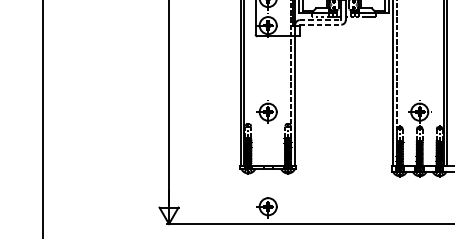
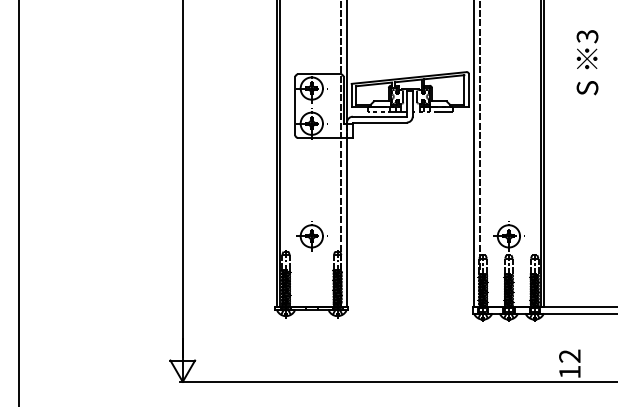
line: (320, 20) -> (379, 116), dashed -> solid
line: (320, 24) -> (379, 122), dashed -> solid
part: (267, 206) -> (311, 359), removed

